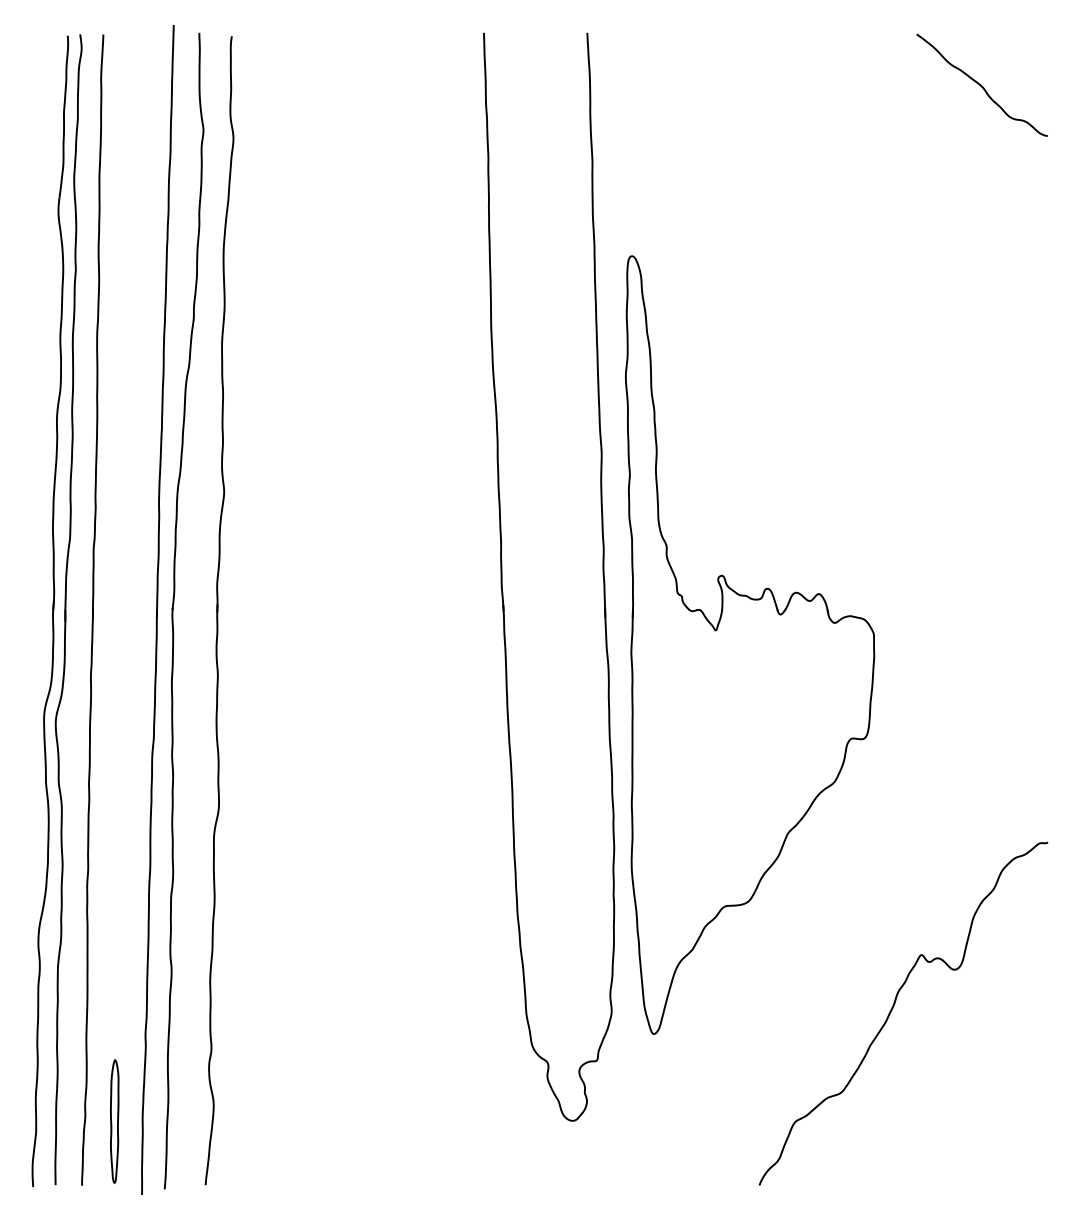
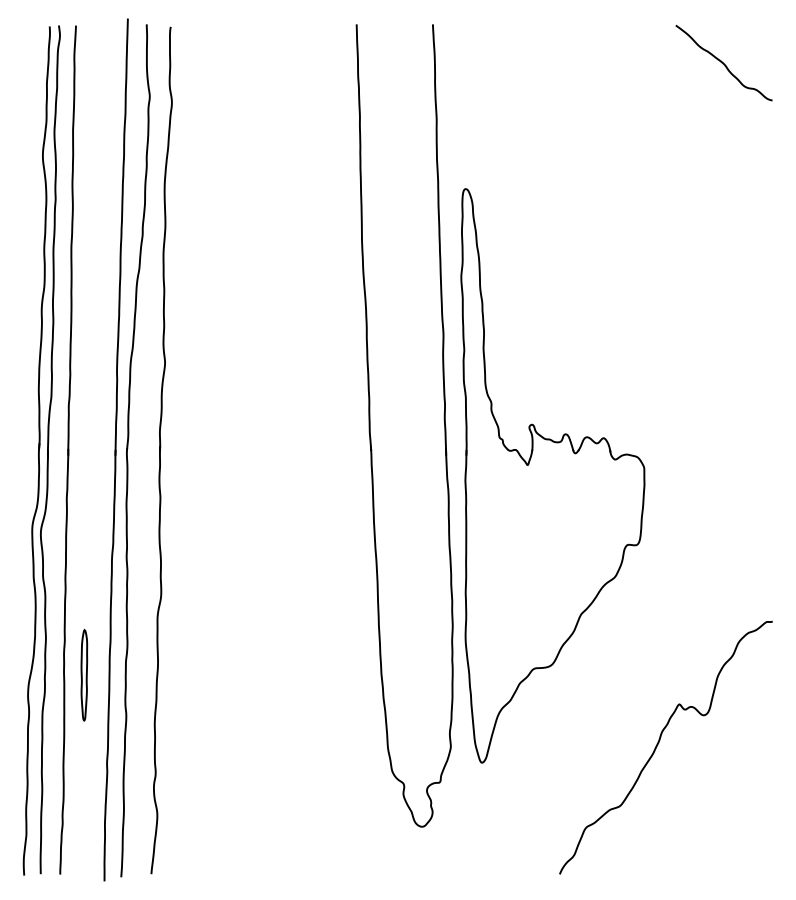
part: (114, 1121) -> (84, 675), moved

